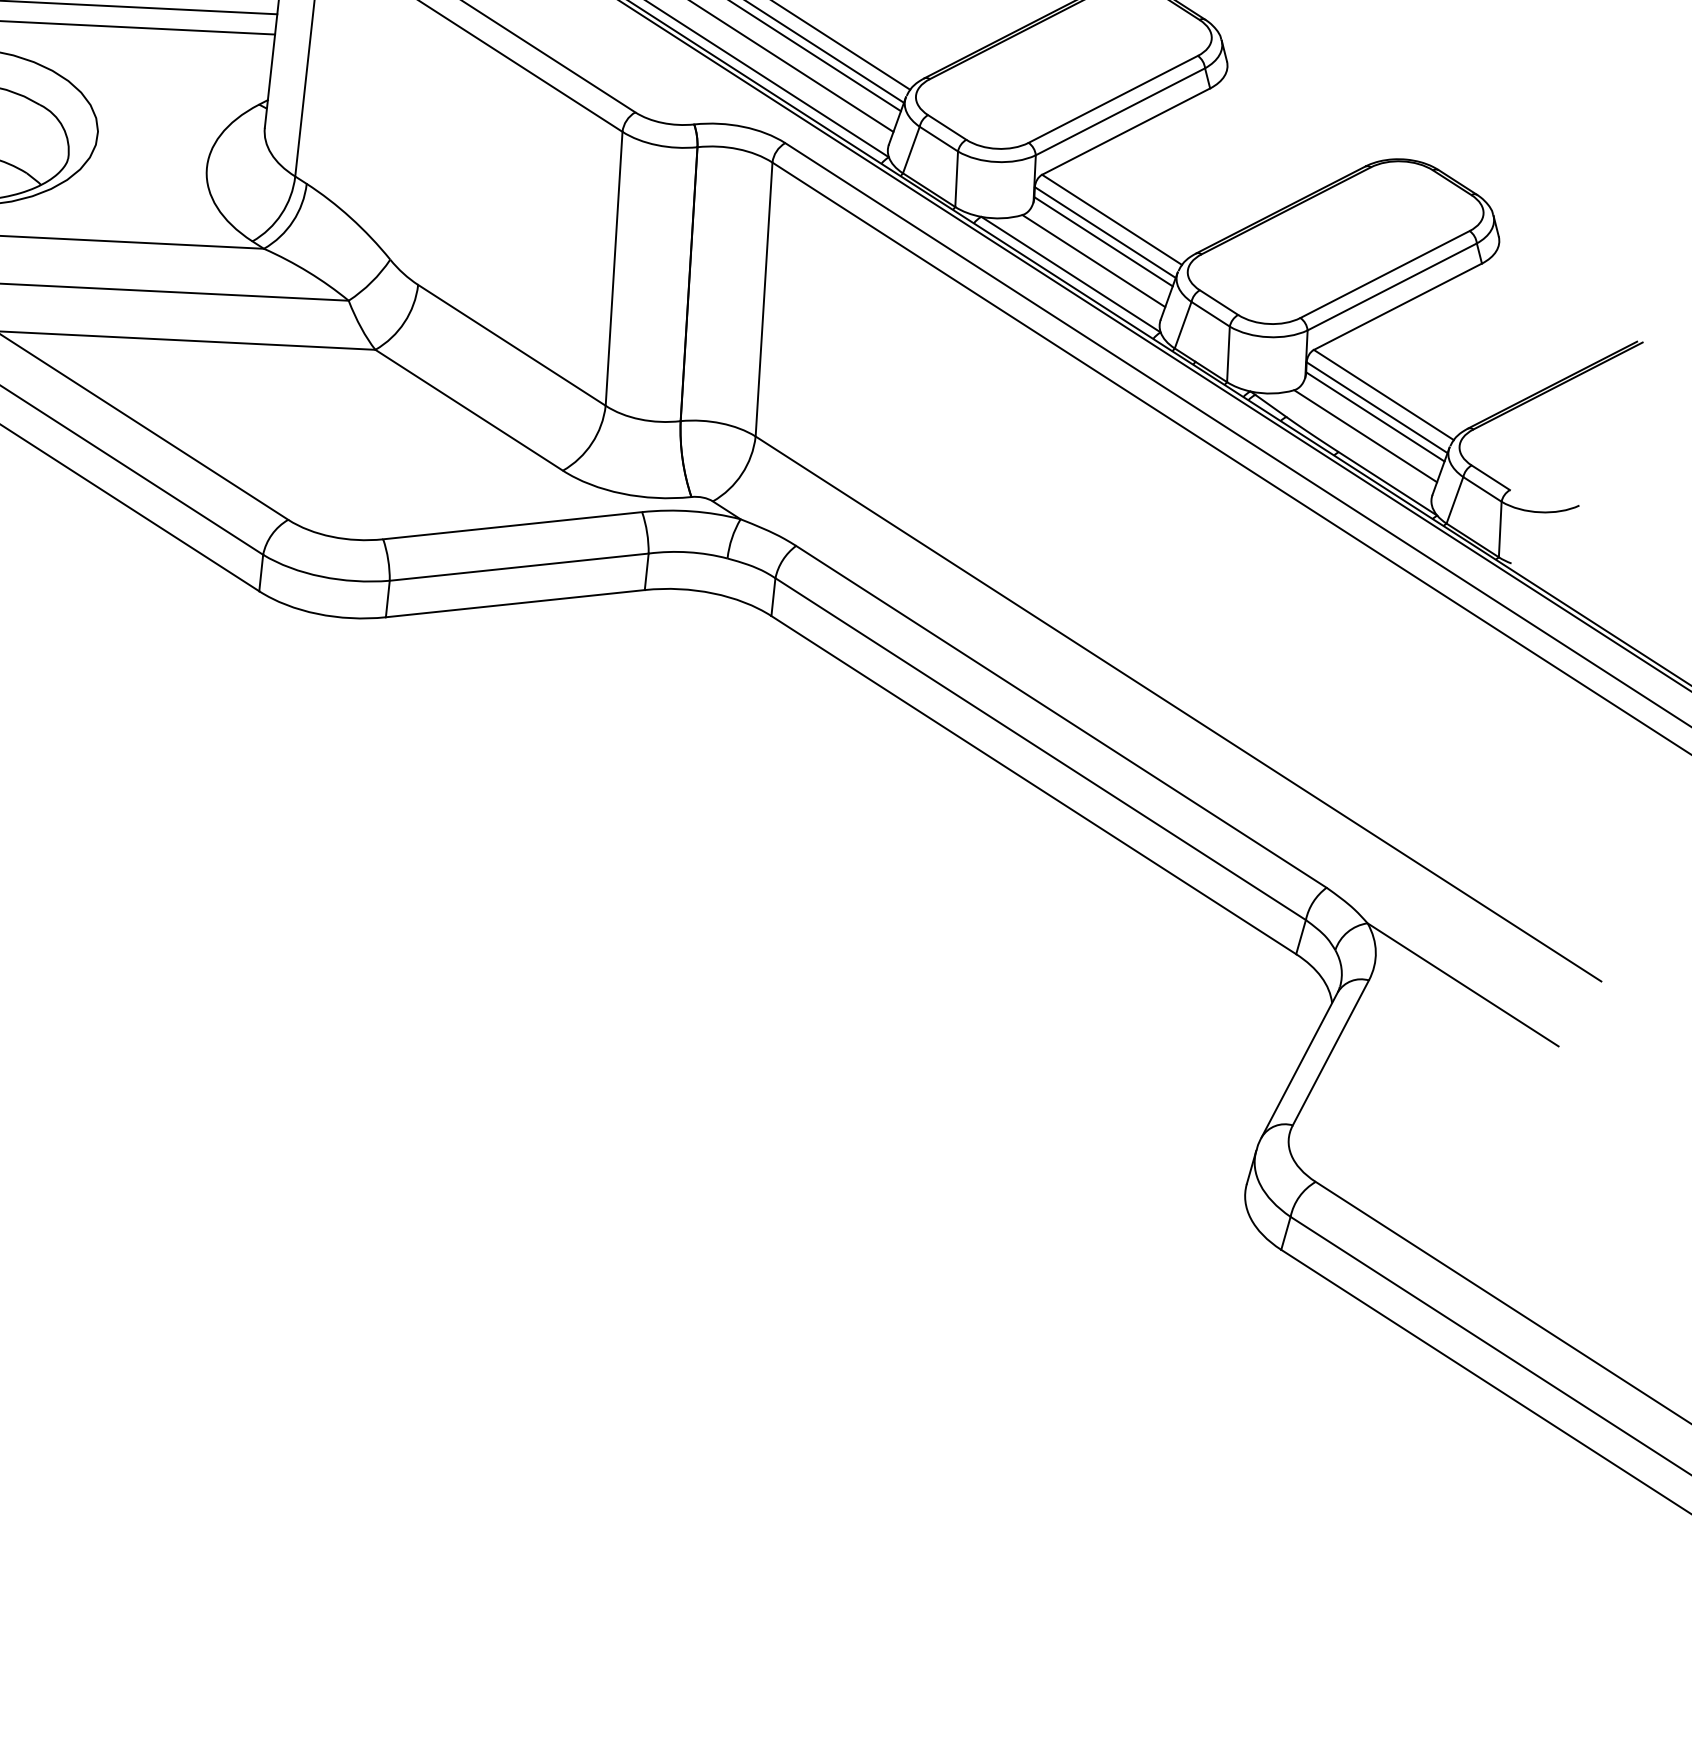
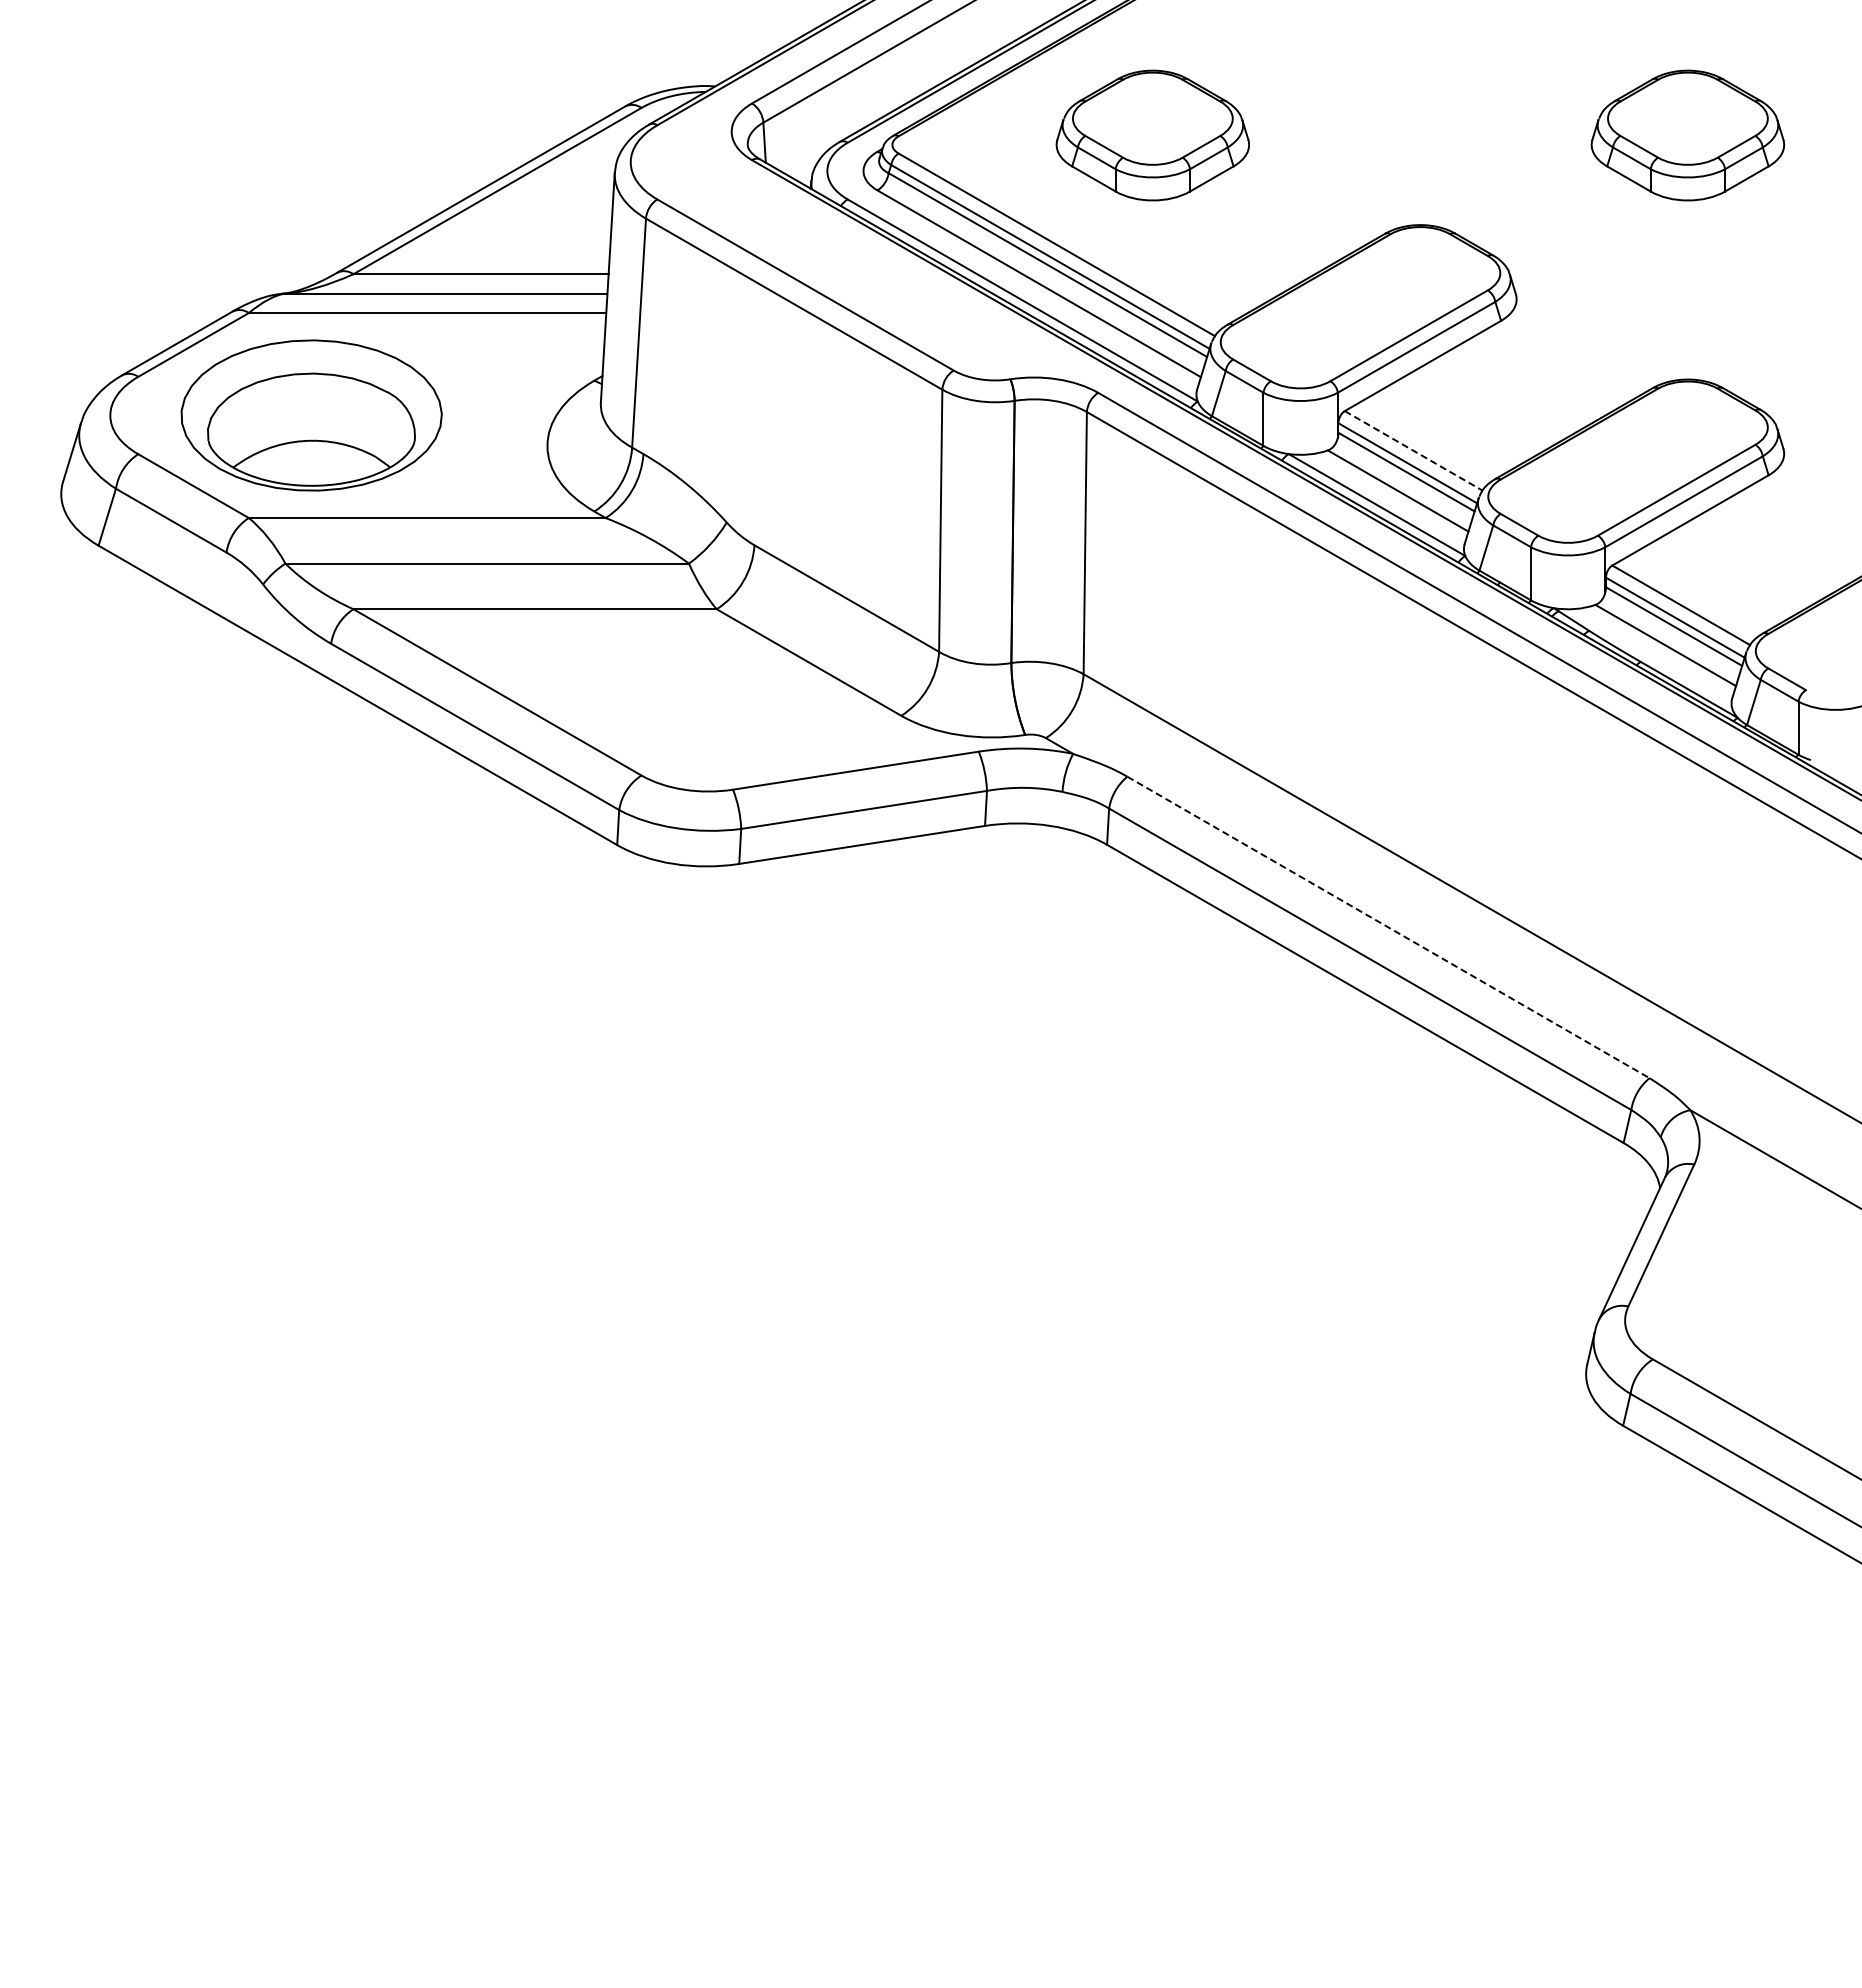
line: (1111, 219) -> (1413, 450), solid -> dashed
line: (1061, 716) -> (1388, 927), solid -> dashed

